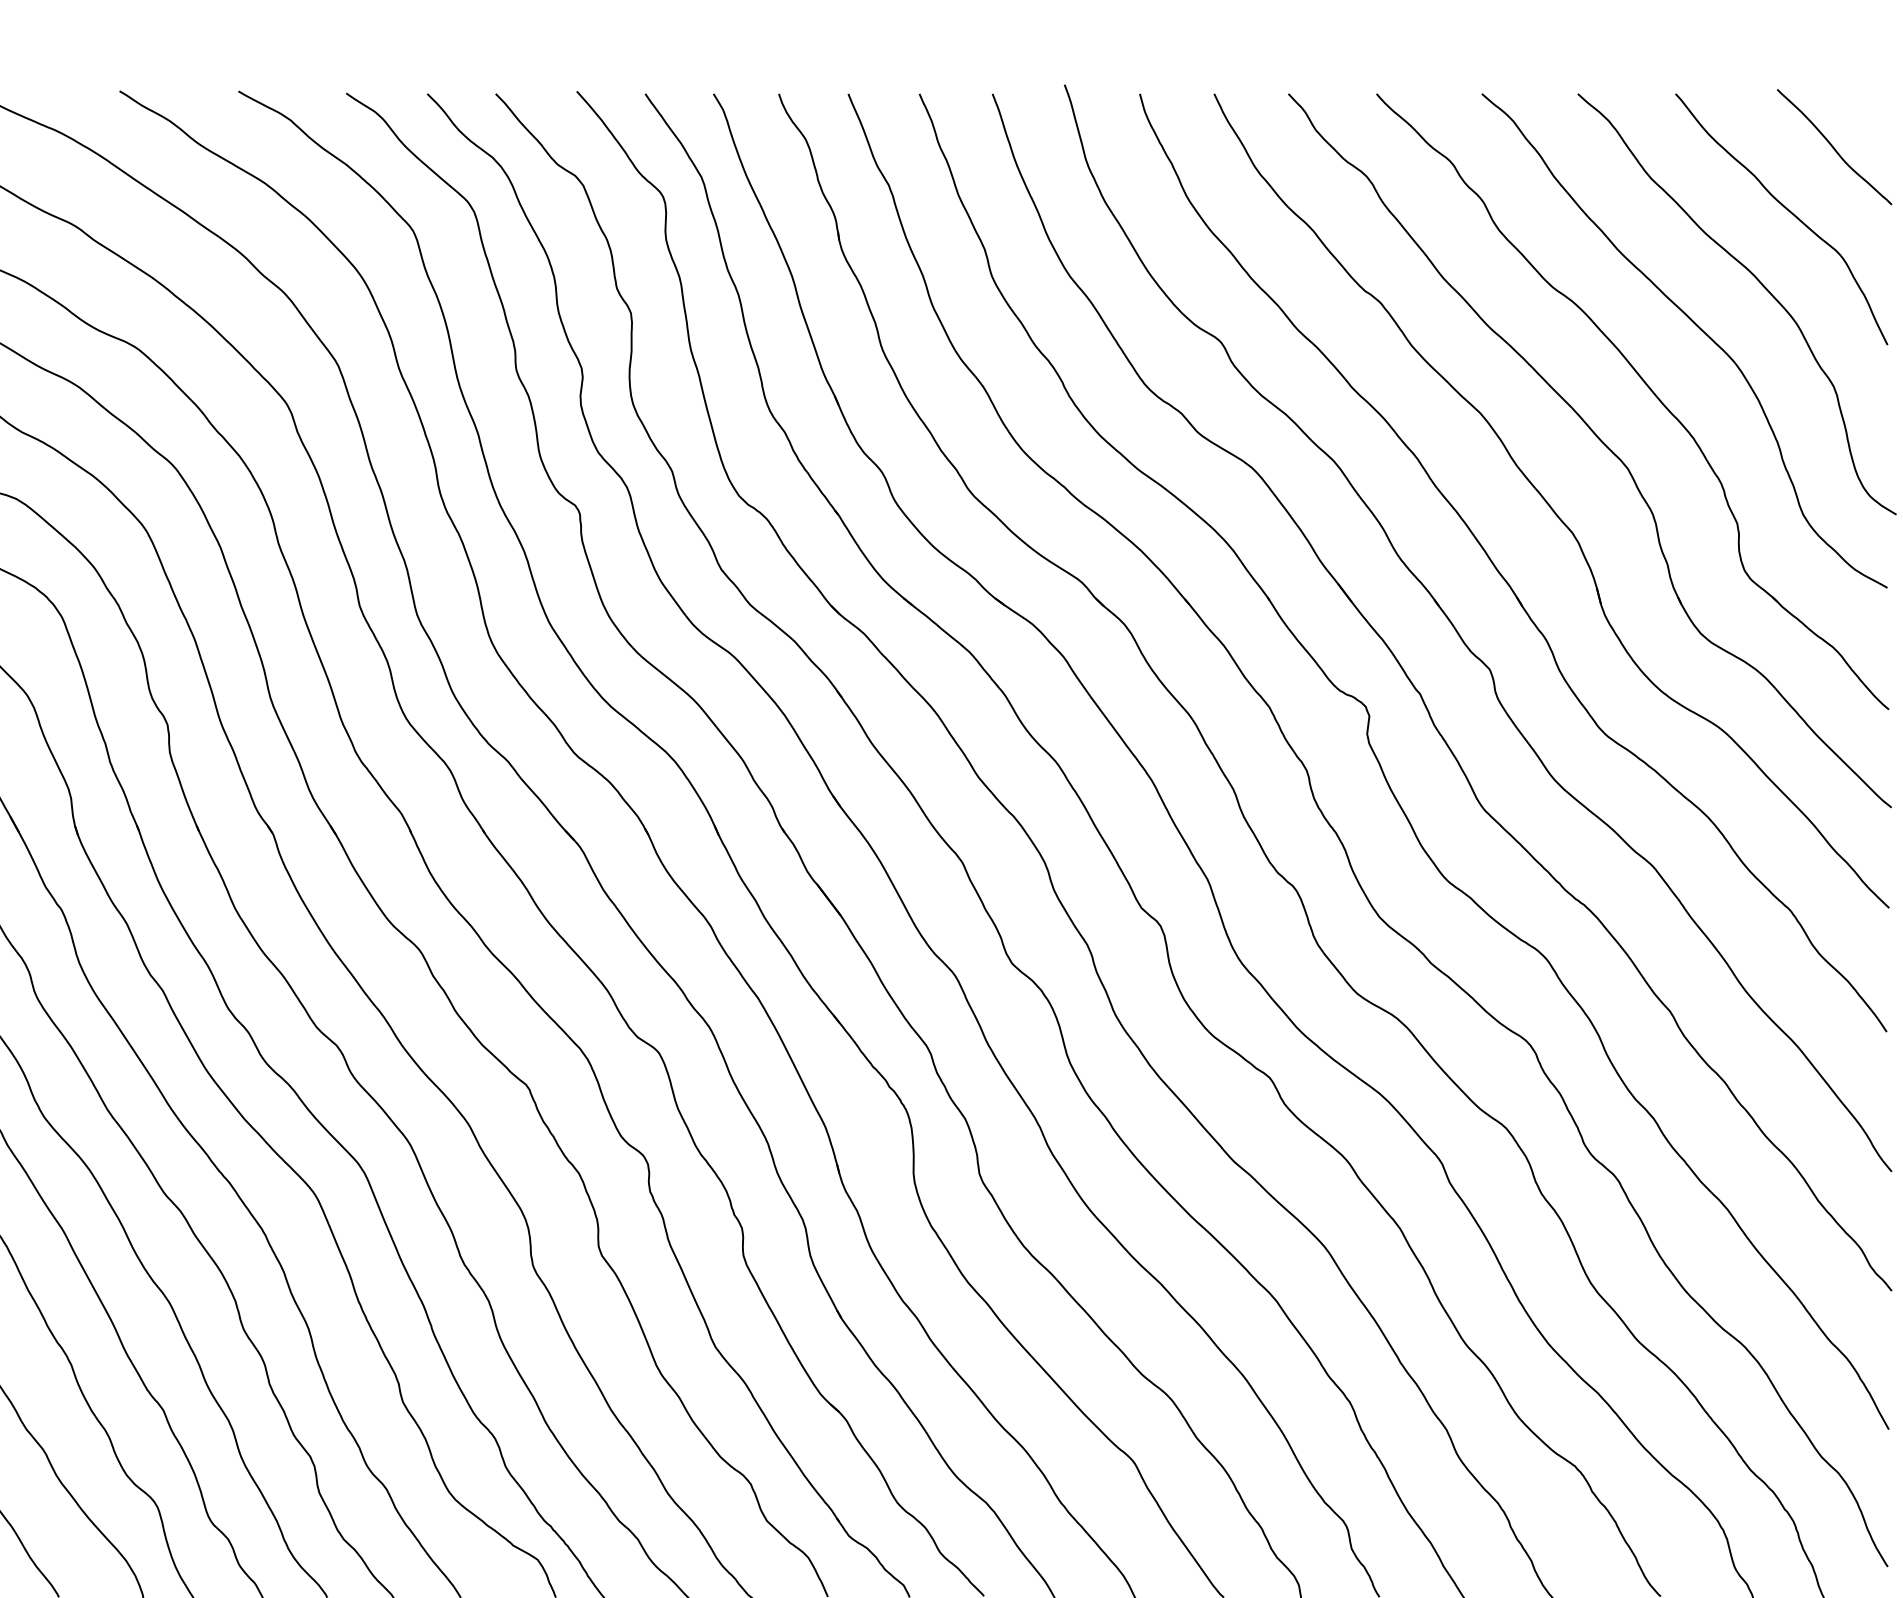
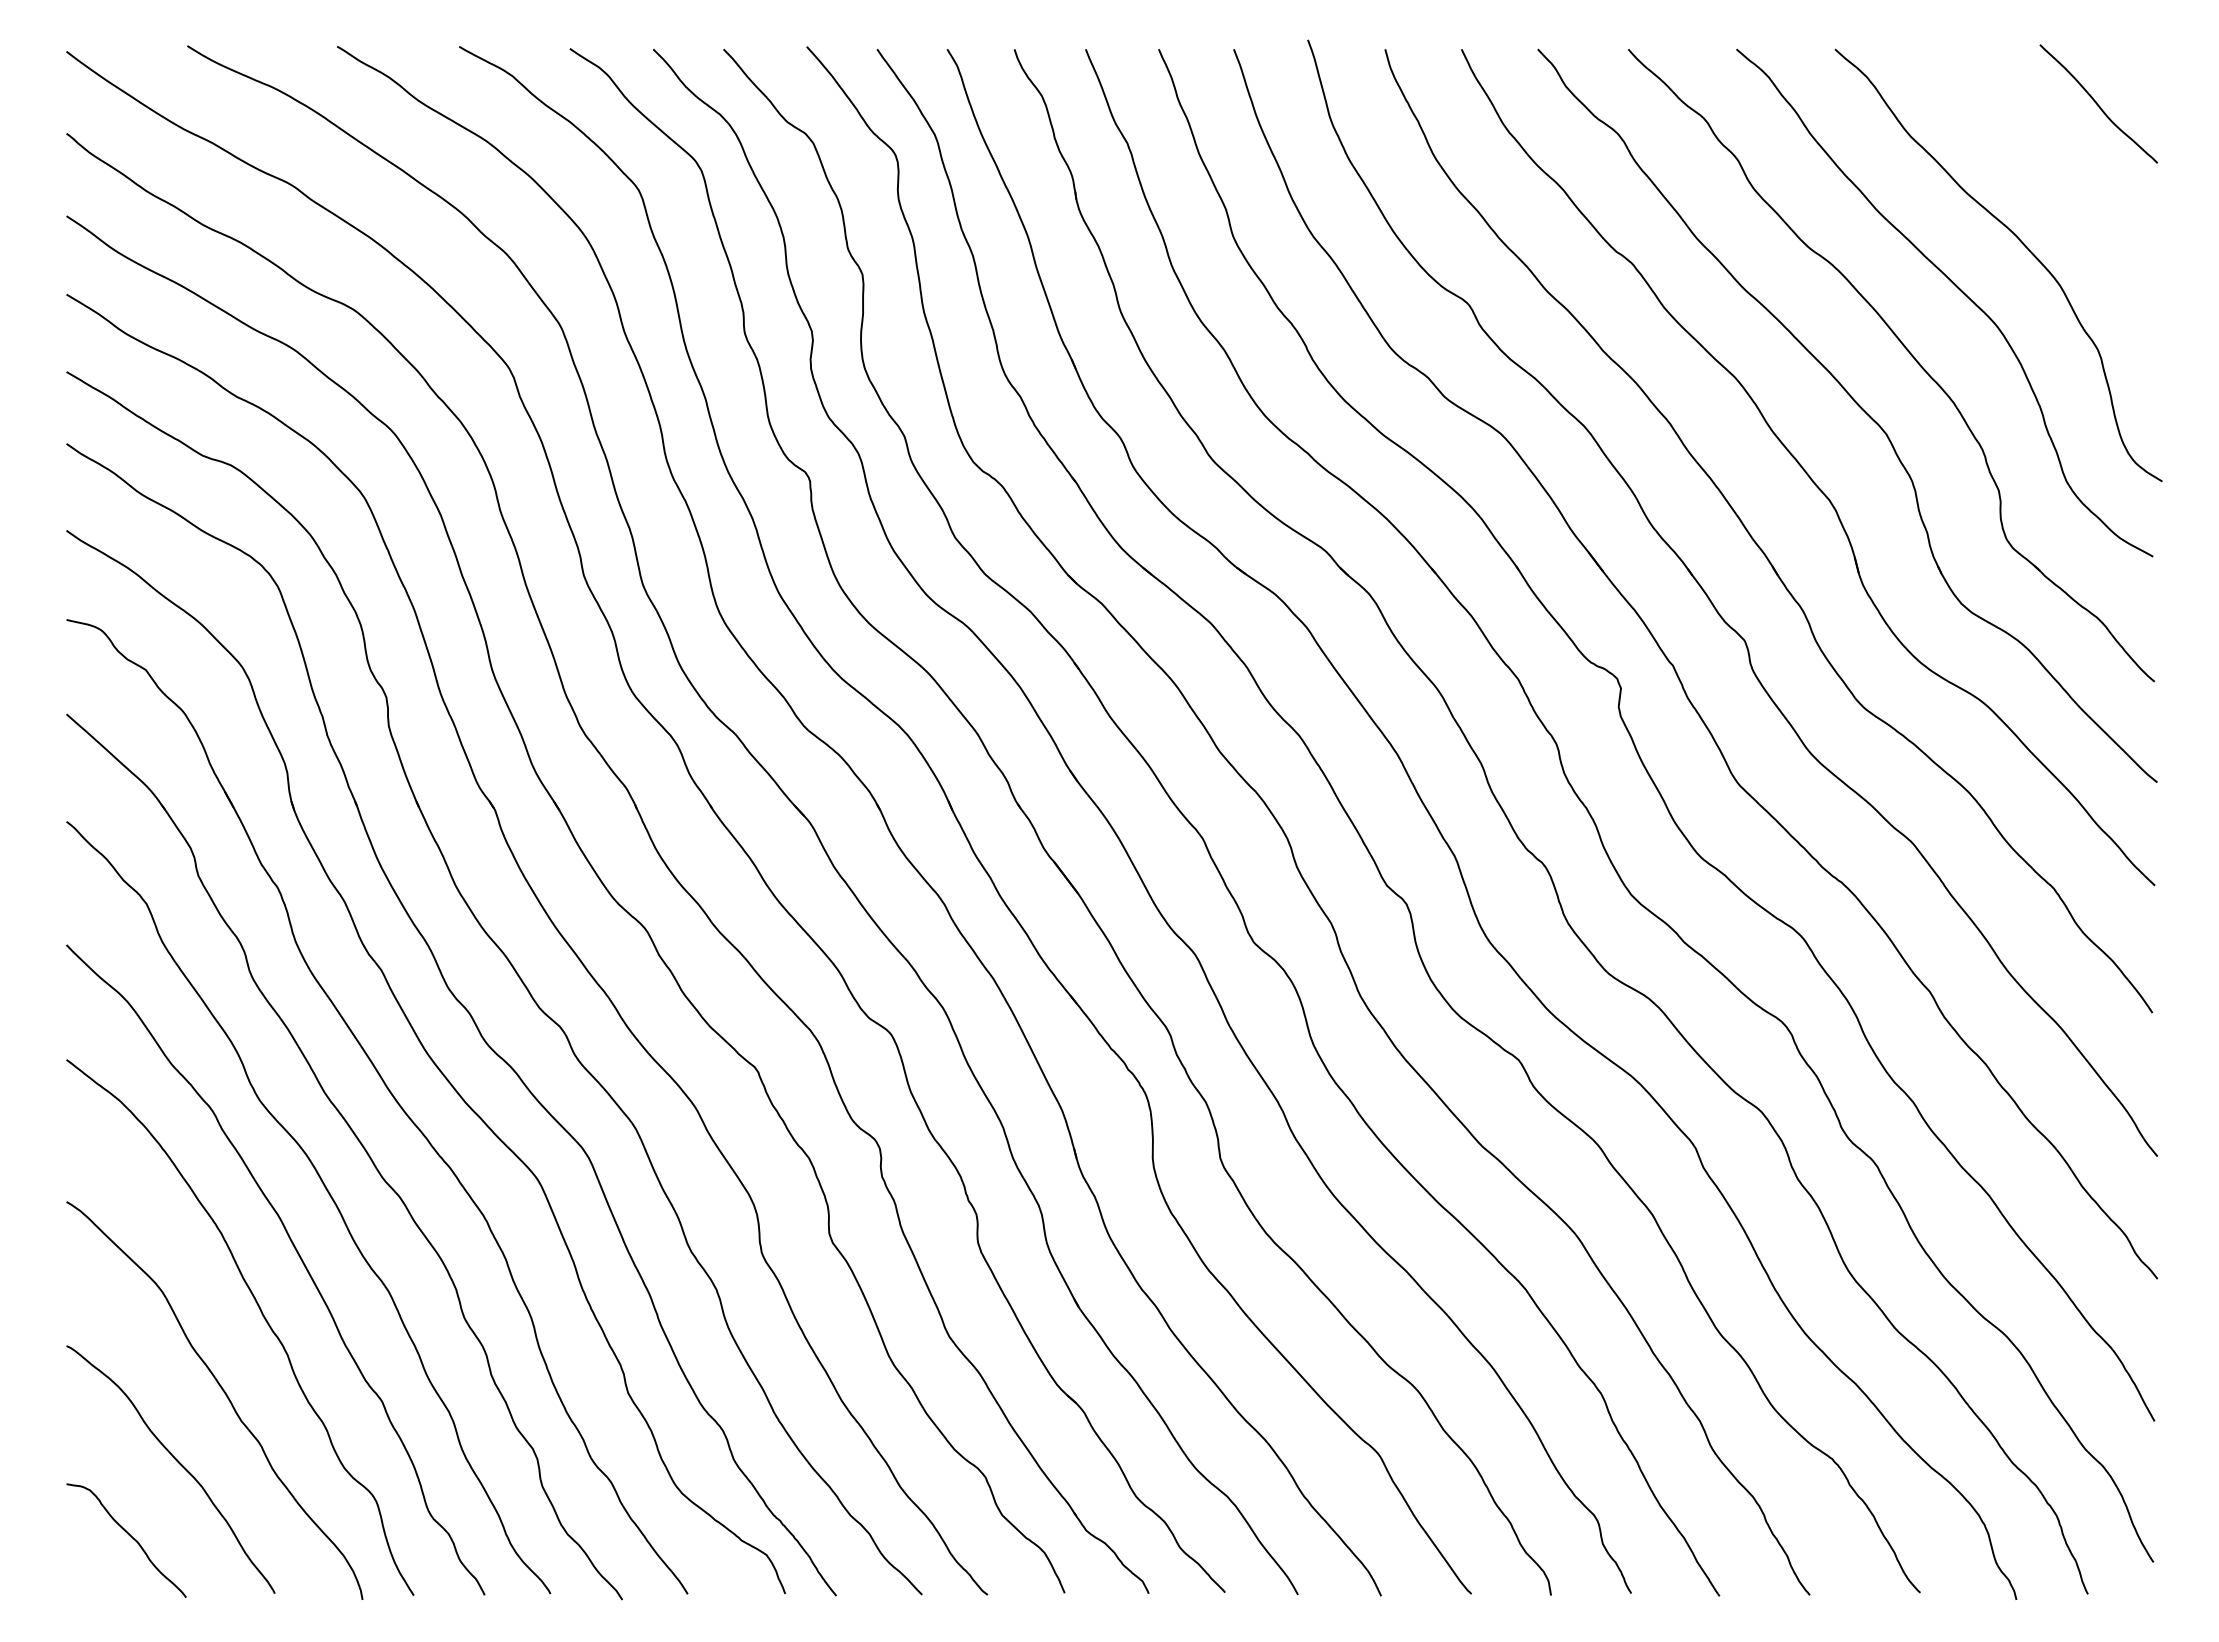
curve: (1788, 211) -> (2051, 170), removed

